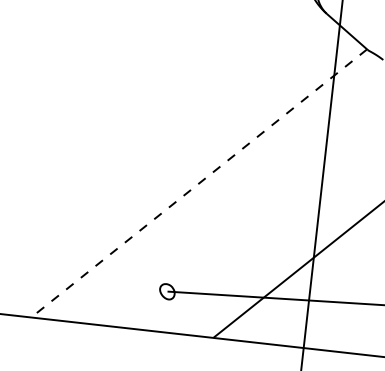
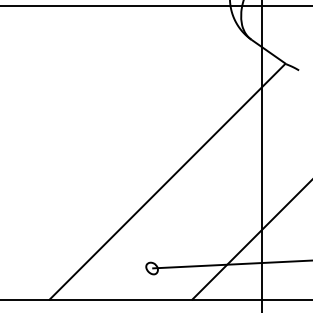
line: (198, 184) -> (166, 182), dashed -> solid

